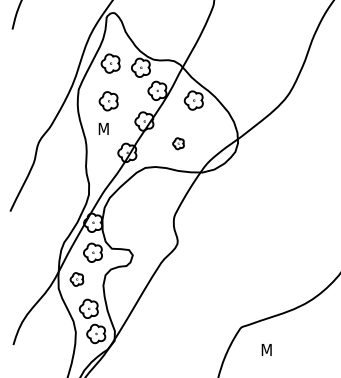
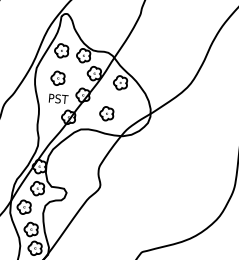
text: (112, 128) -> (59, 98), M -> PST
part: (178, 143) -> (106, 113), size x1.67
part: (76, 279) -> (23, 207), size x1.43

